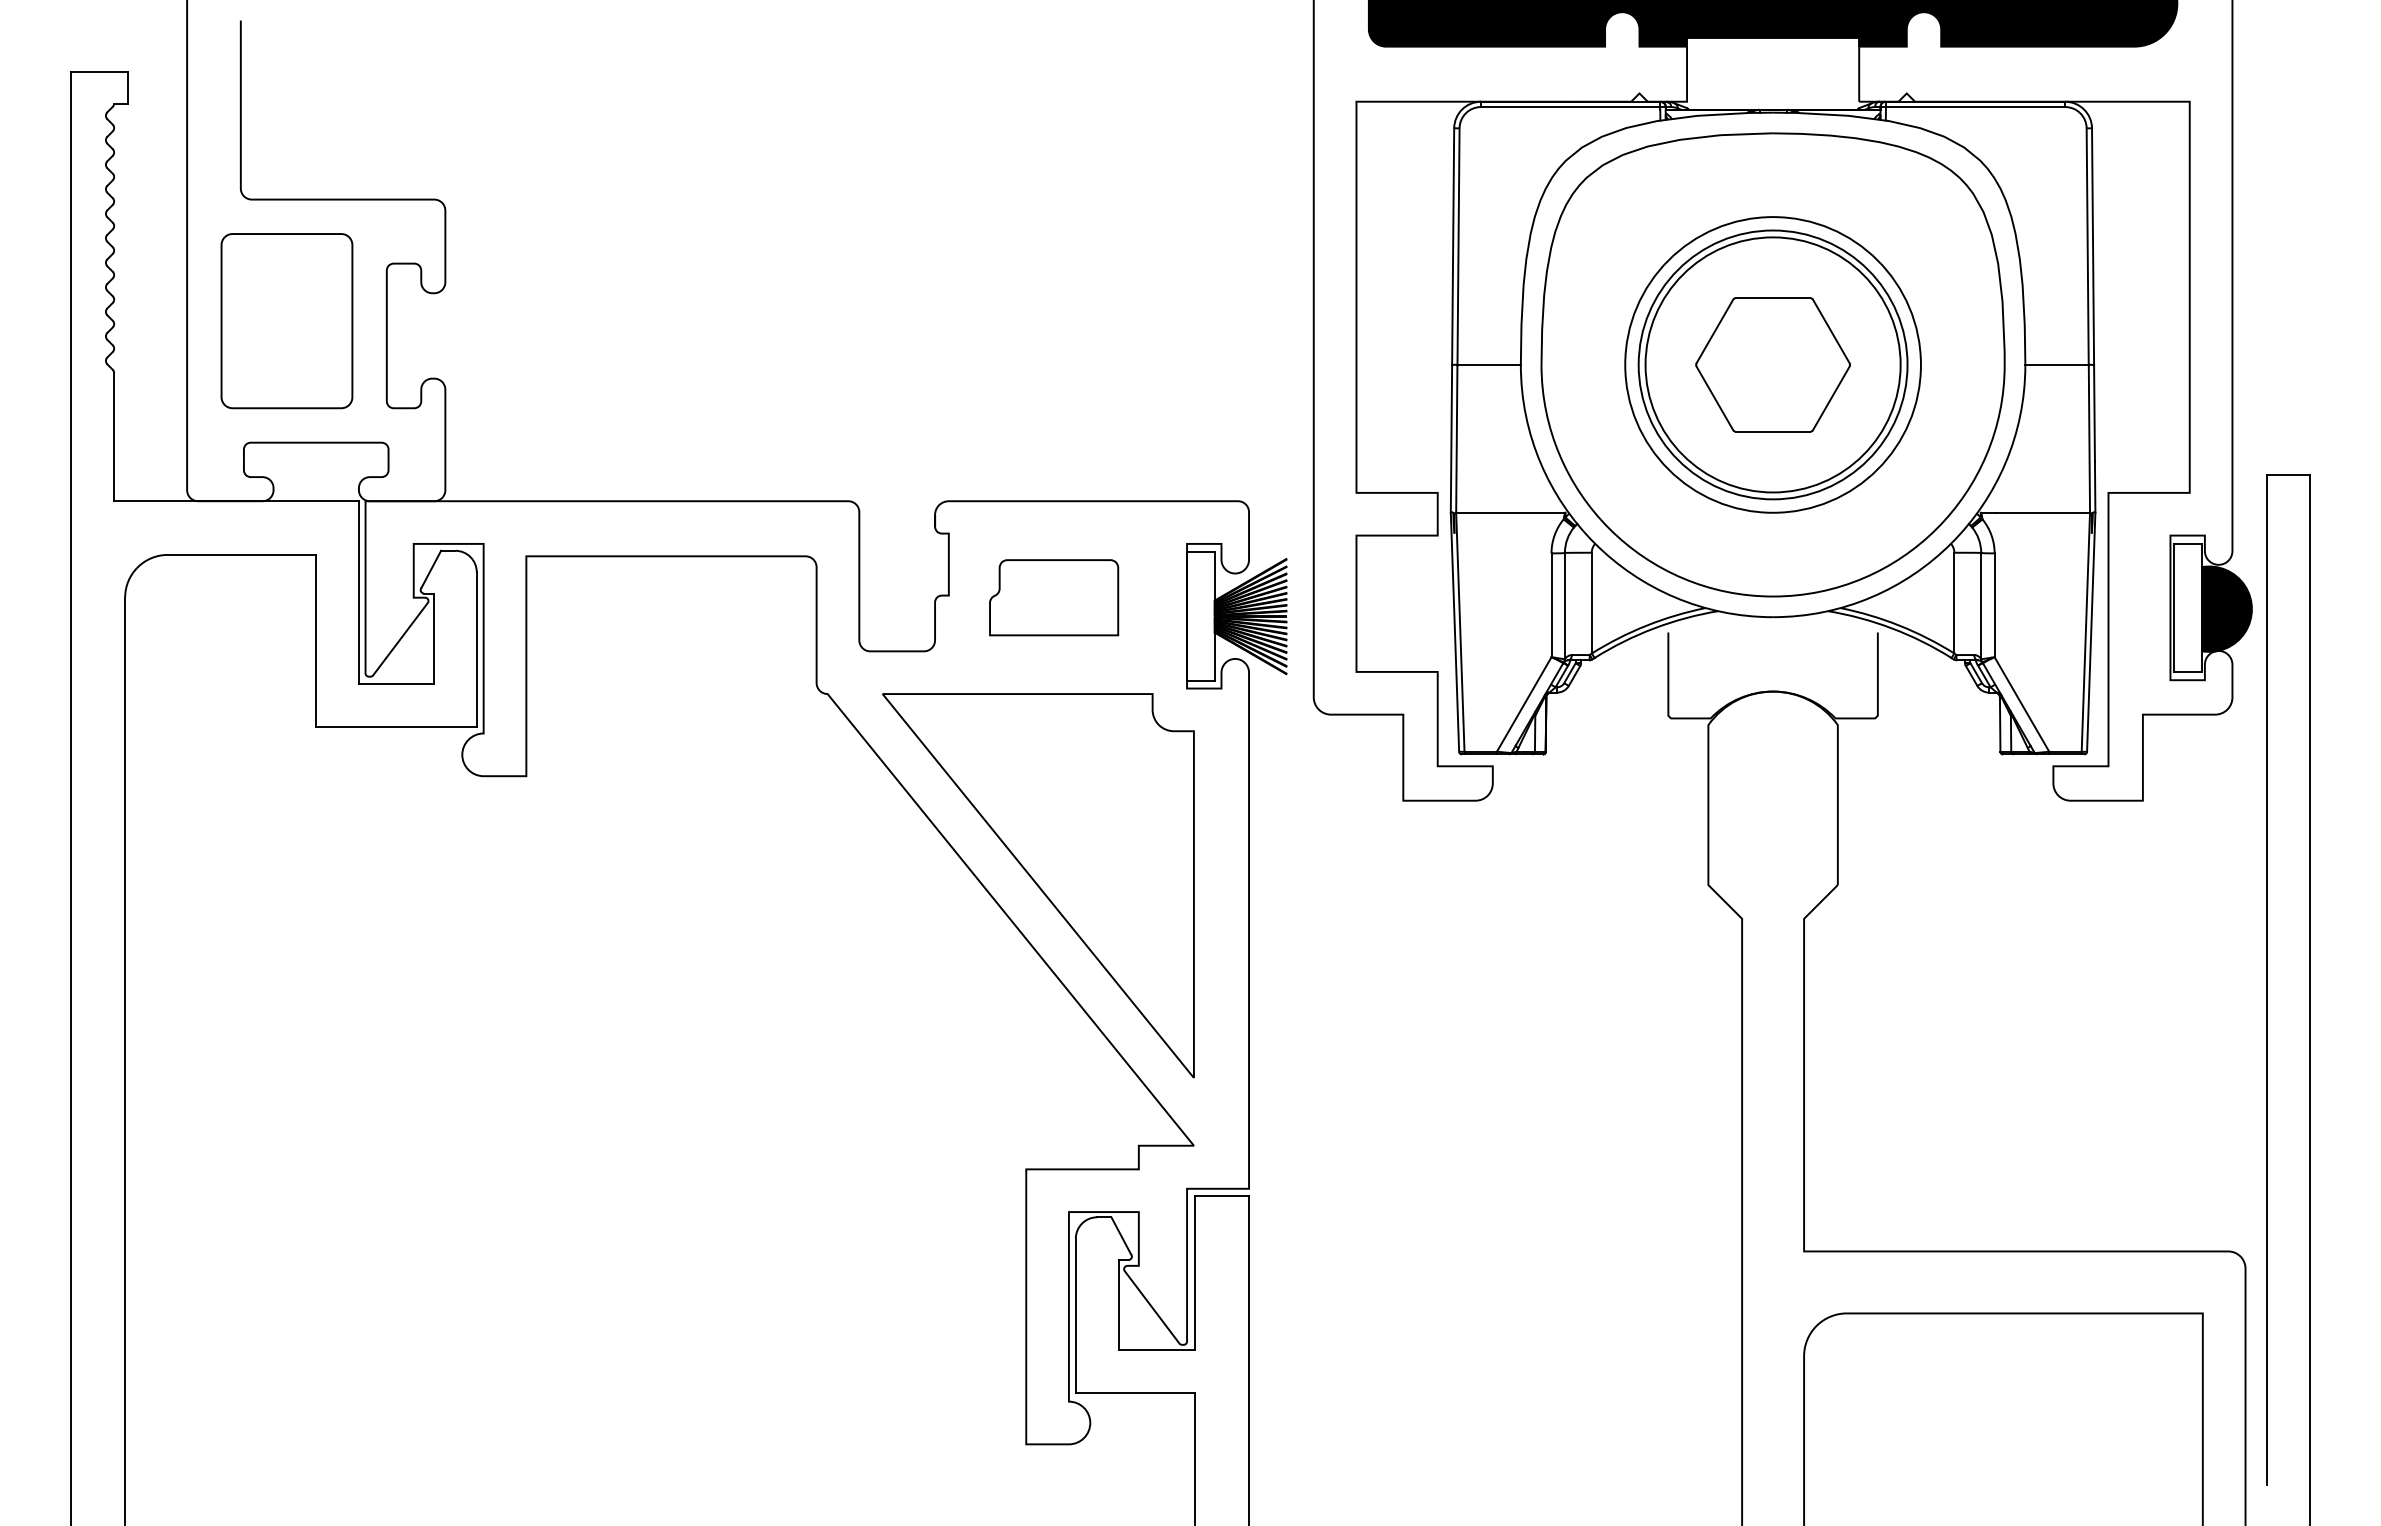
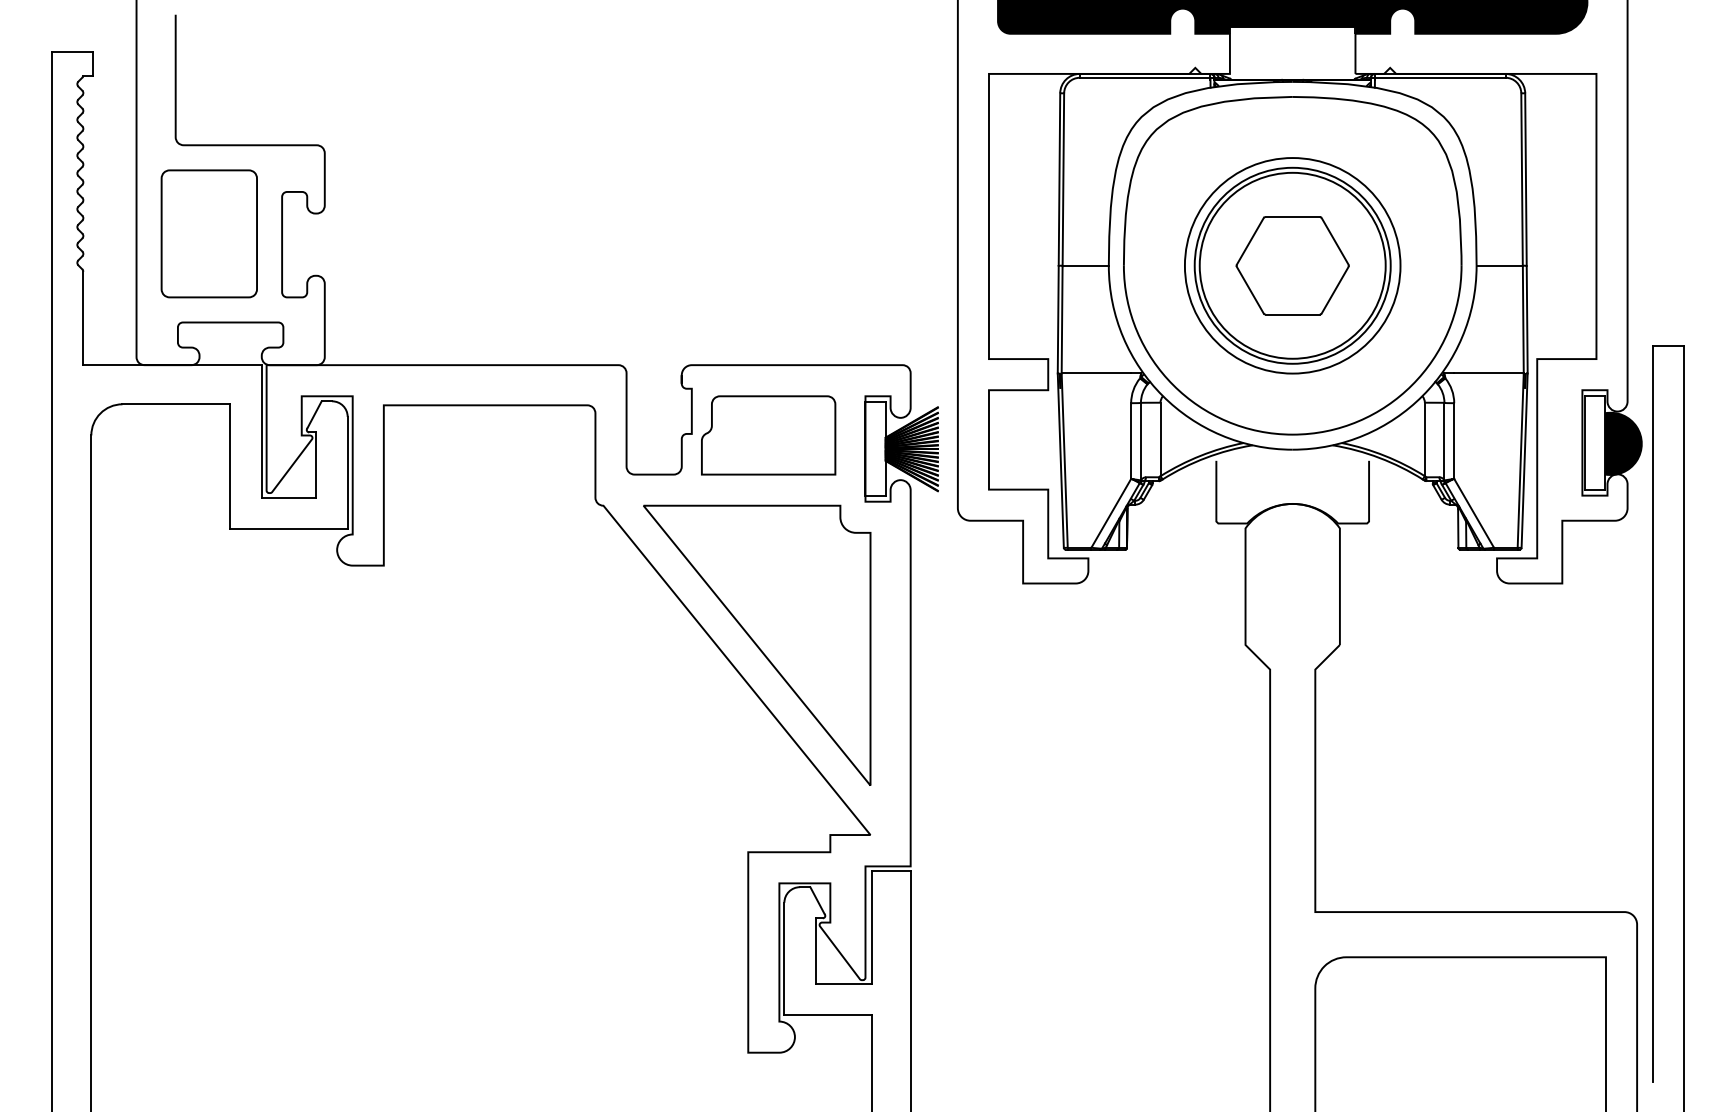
part: (1053, 597) -> (768, 435), size x1.43

